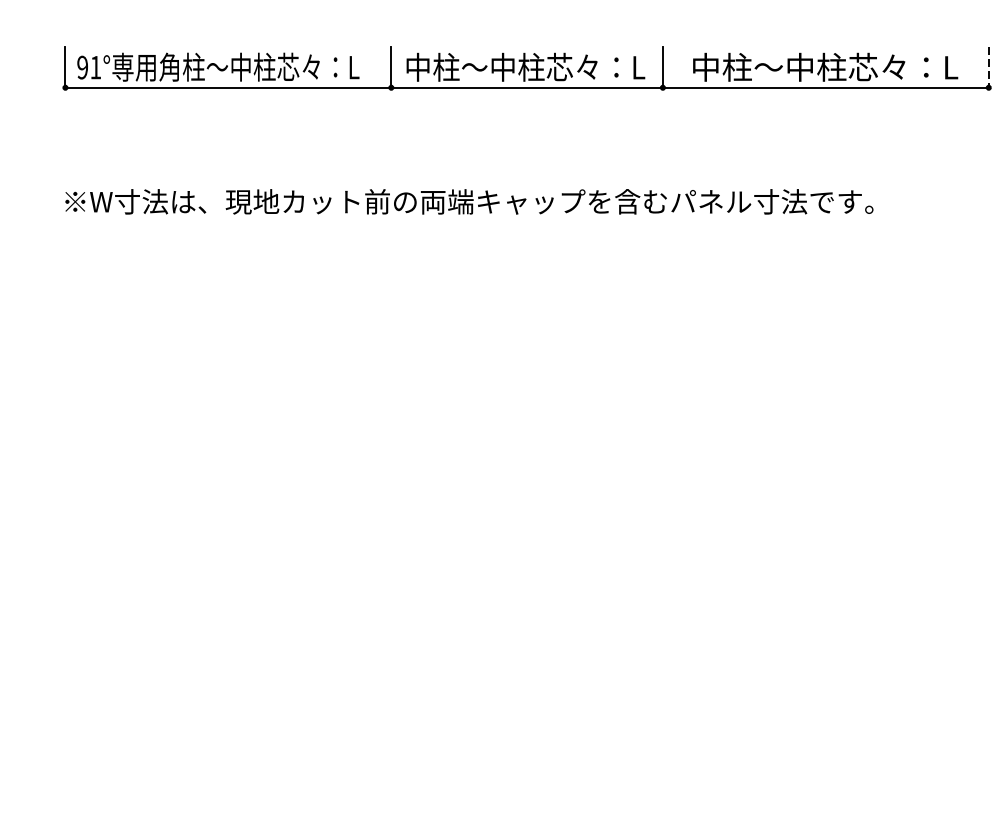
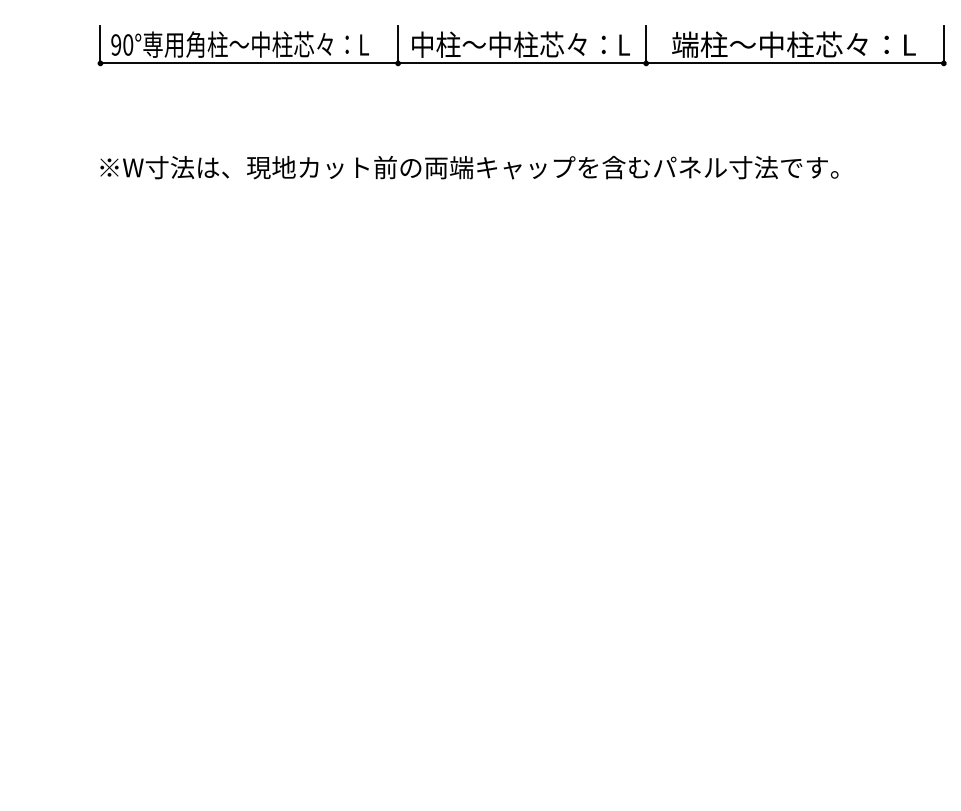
text: (96, 67) -> (128, 44), 91° -> 90°
text: (705, 67) -> (685, 44), 中柱～中柱芯々：L -> 端柱～中柱芯々：L
line: (988, 67) -> (943, 44), dashed -> solid

